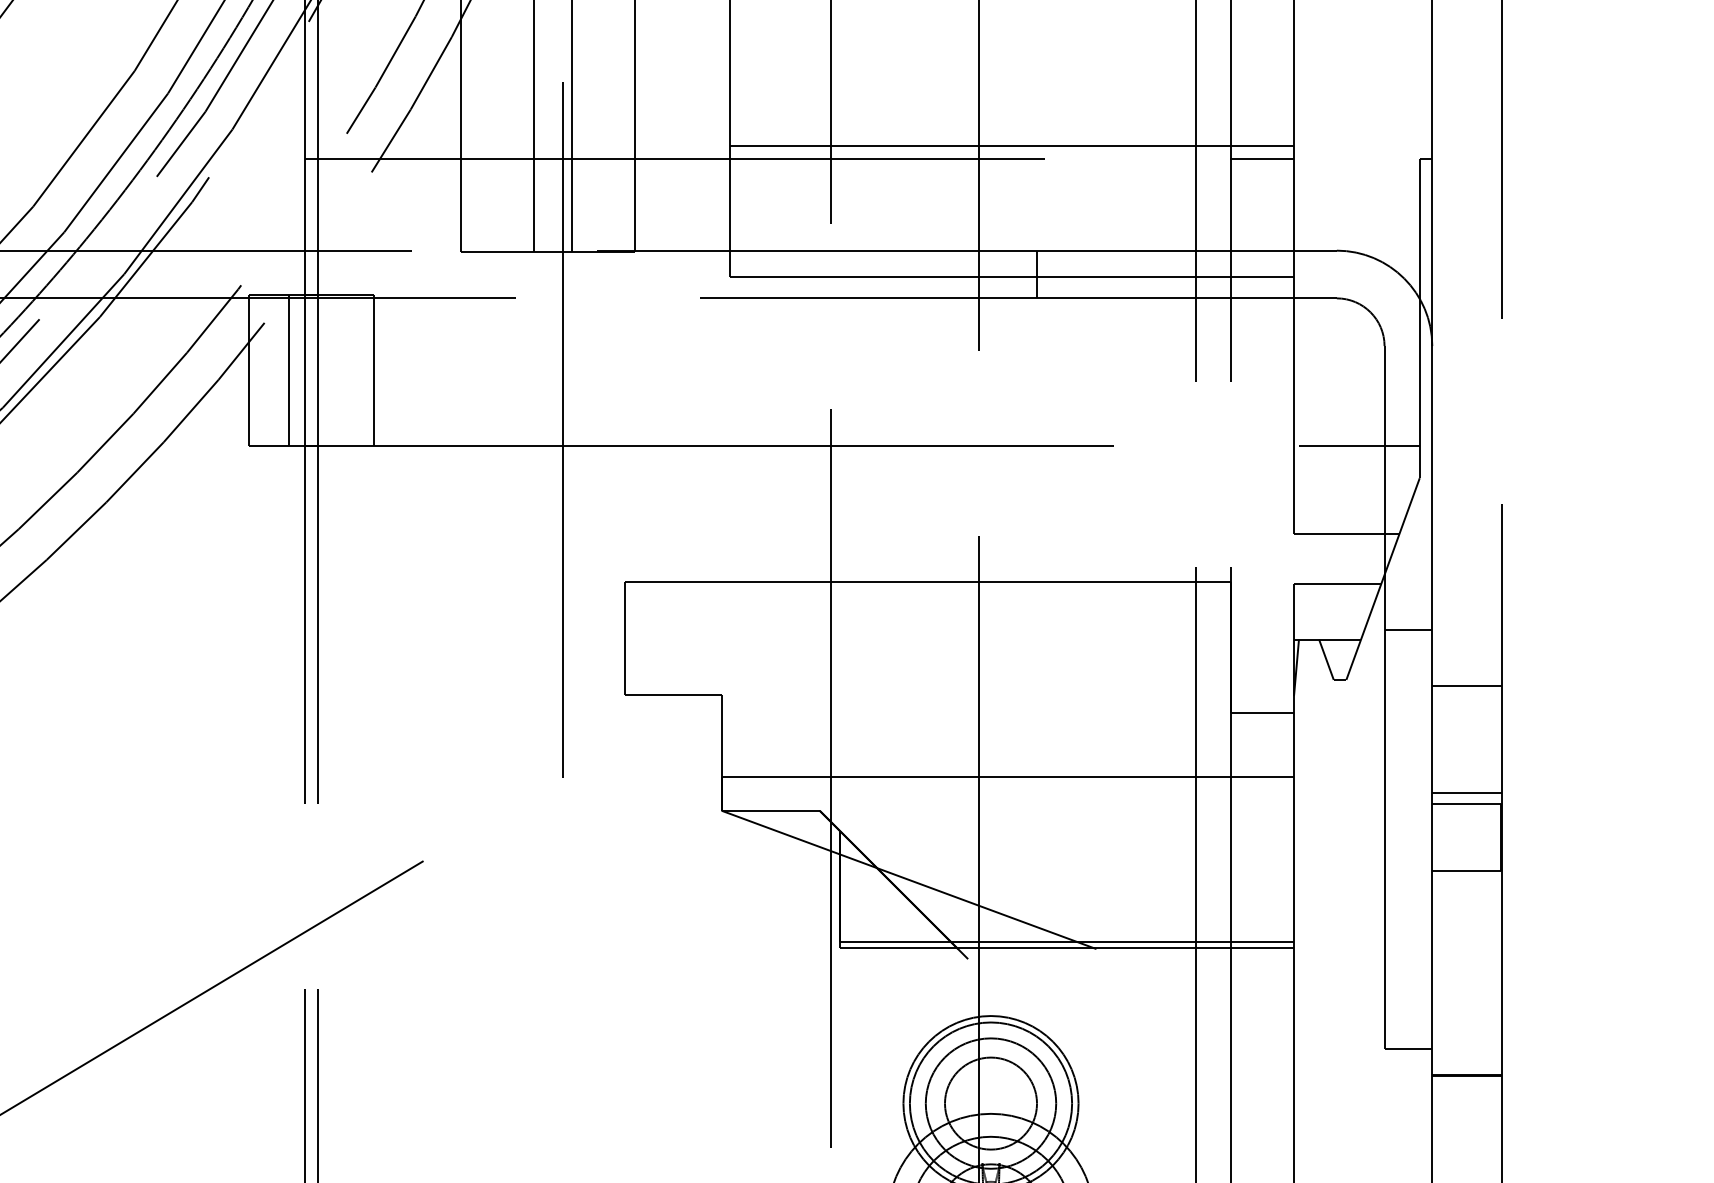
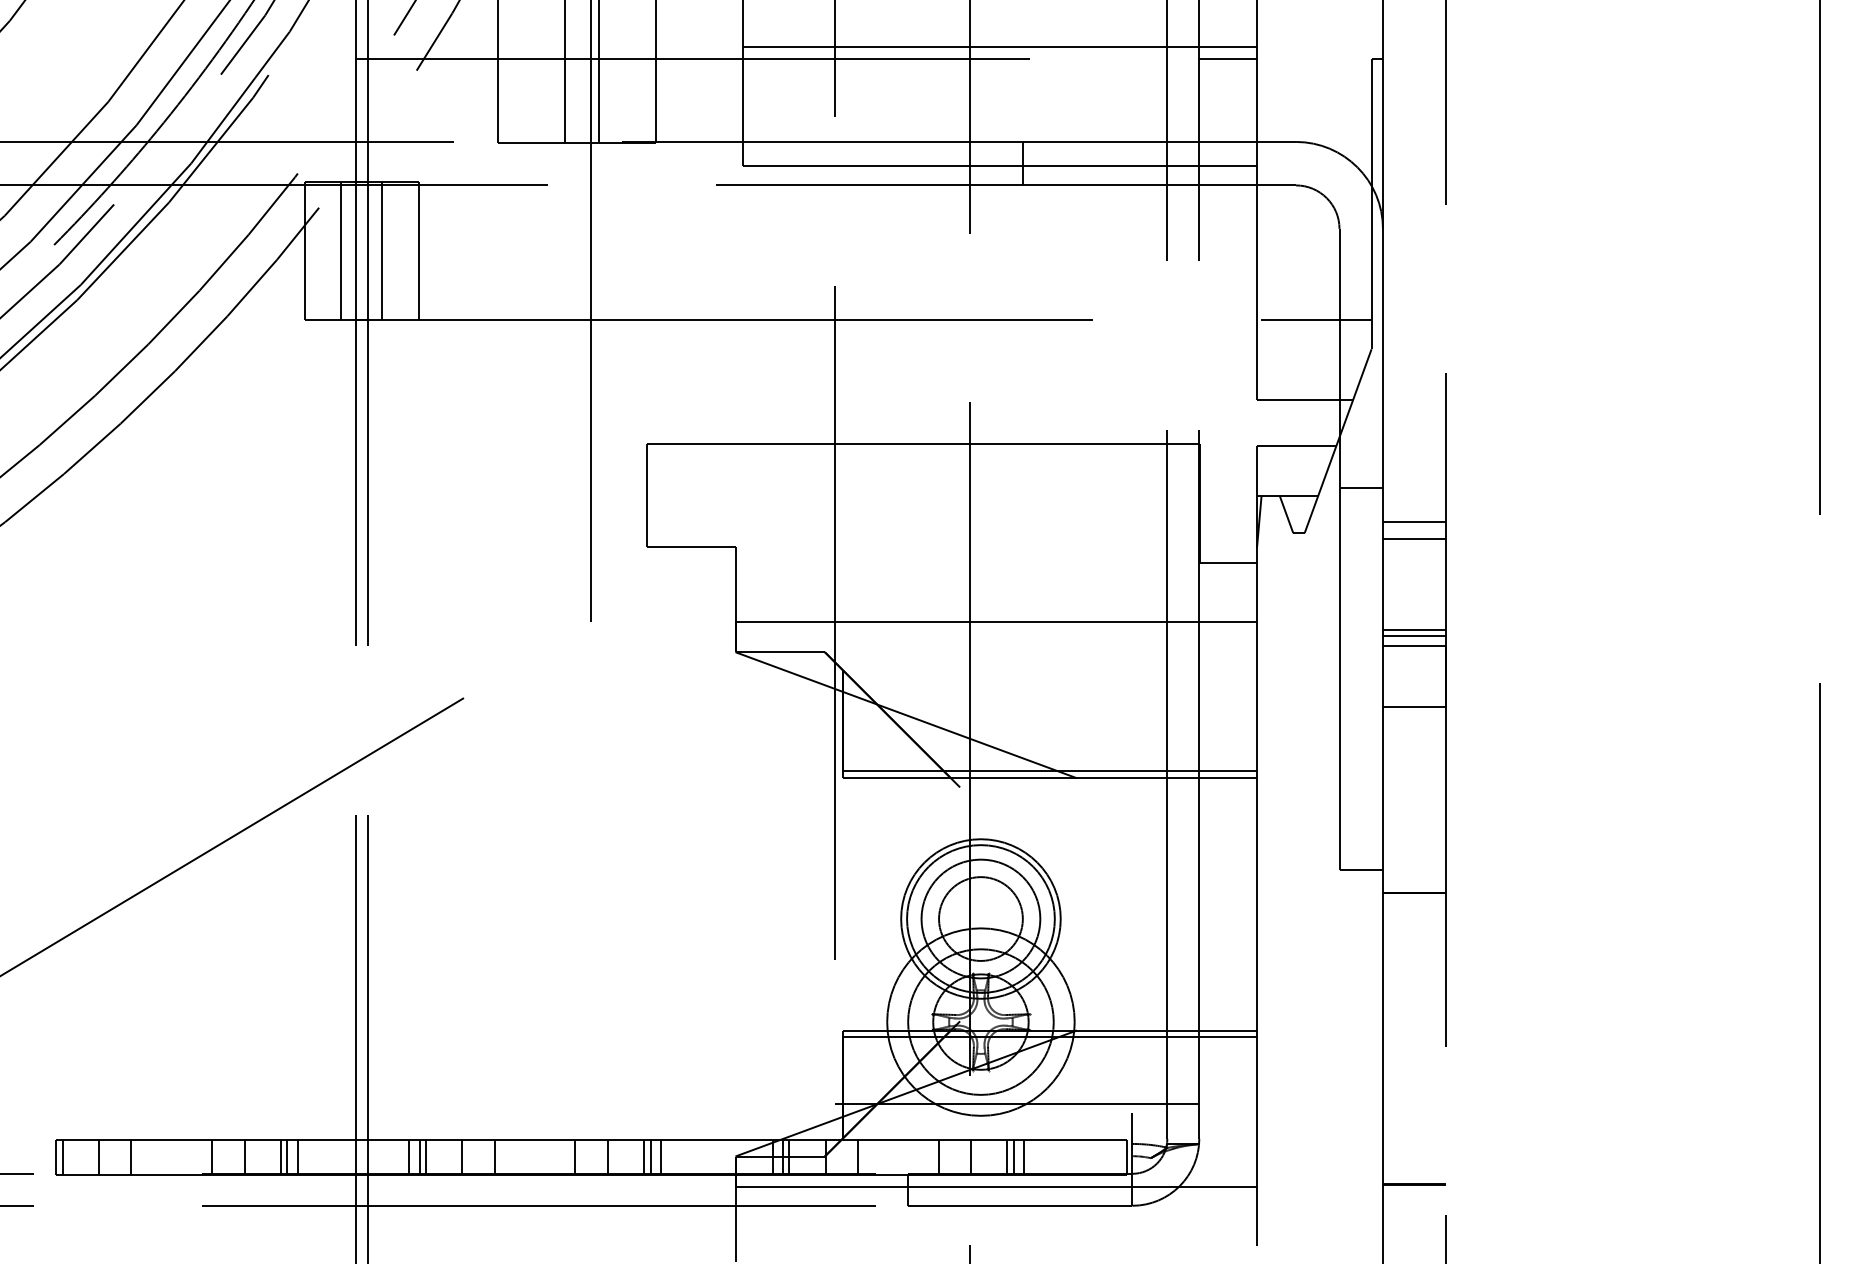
line: (334, 369) -> (382, 250), added
line: (1466, 667) -> (1414, 521), added
line: (1466, 785) -> (1414, 629), added

